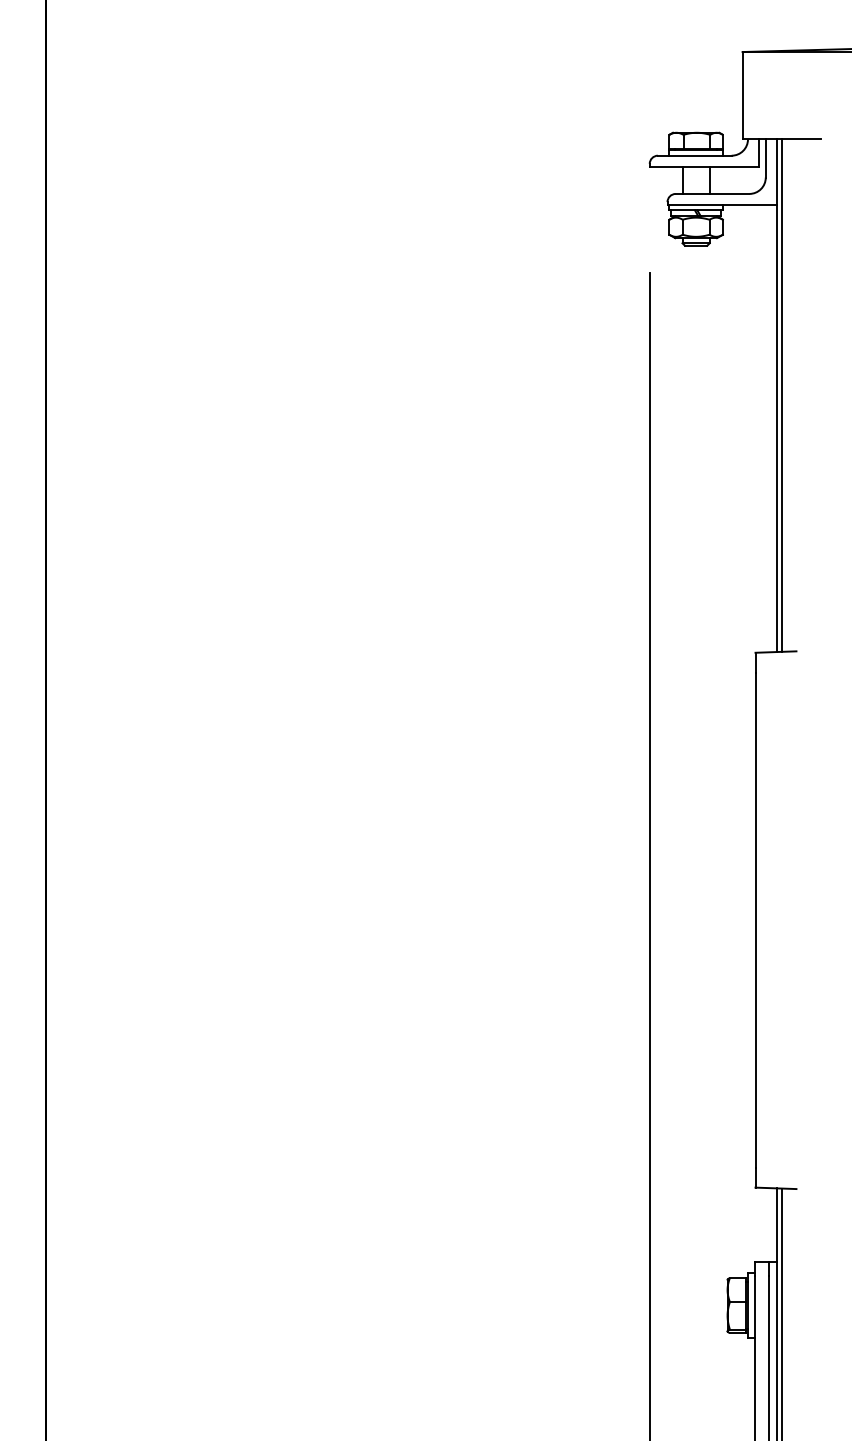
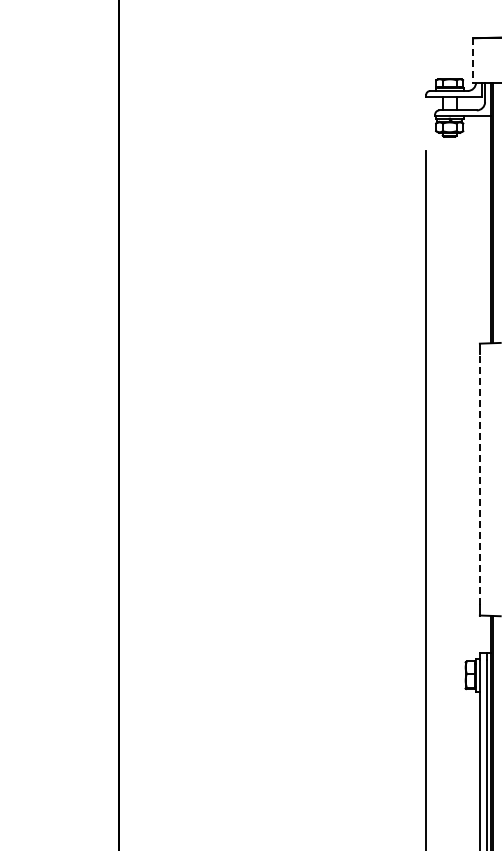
line: (742, 95) -> (473, 60), solid -> dashed
line: (754, 920) -> (479, 479), solid -> dashed

